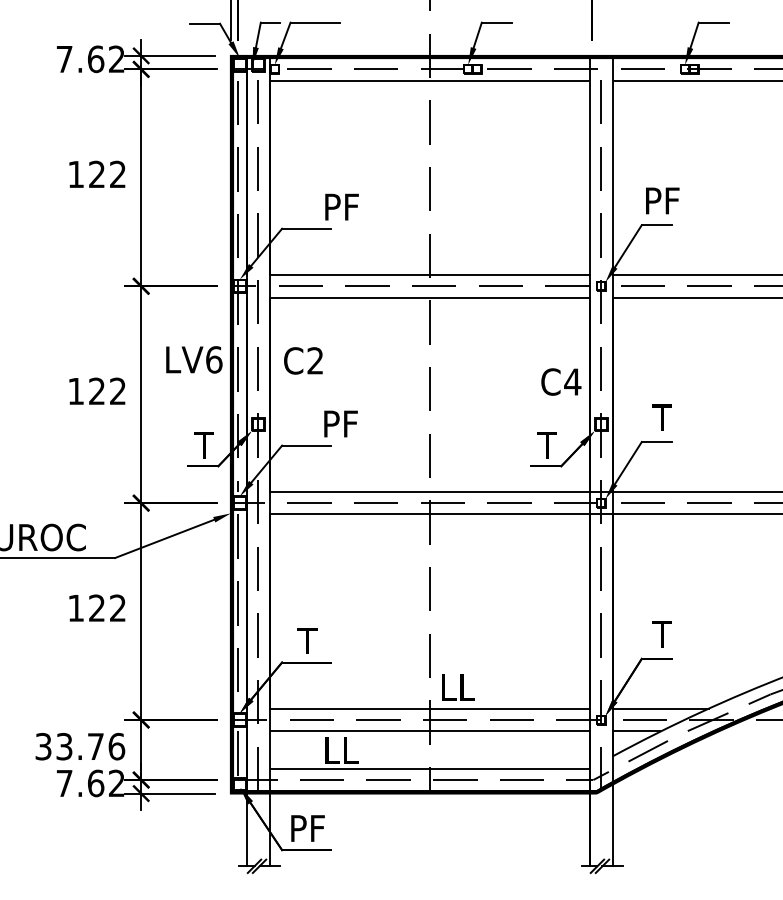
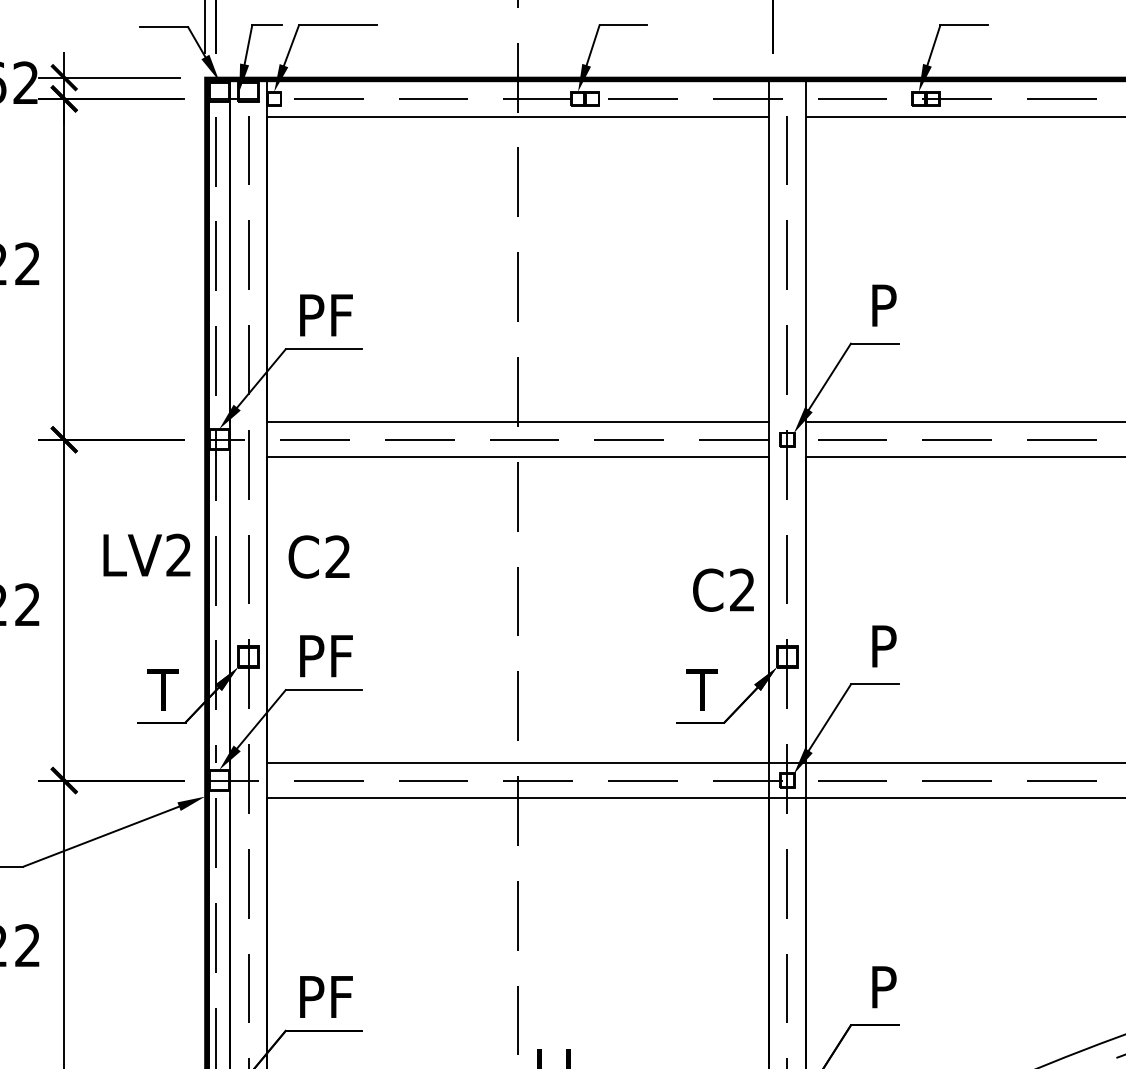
text: (662, 200) -> (883, 304), PF -> P
text: (341, 206) -> (325, 314), moved
text: (214, 359) -> (179, 554), LV6 -> LV2
text: (572, 381) -> (742, 589), C4 -> C2
text: (661, 417) -> (881, 645), T -> P
text: (340, 423) -> (325, 655), moved
text: (661, 634) -> (881, 986), T -> P
text: (307, 640) -> (325, 996), T -> PF

